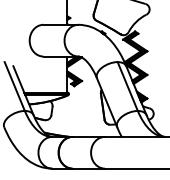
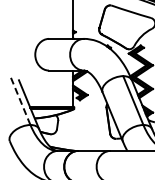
line: (14, 86) -> (20, 100), solid -> dashed

